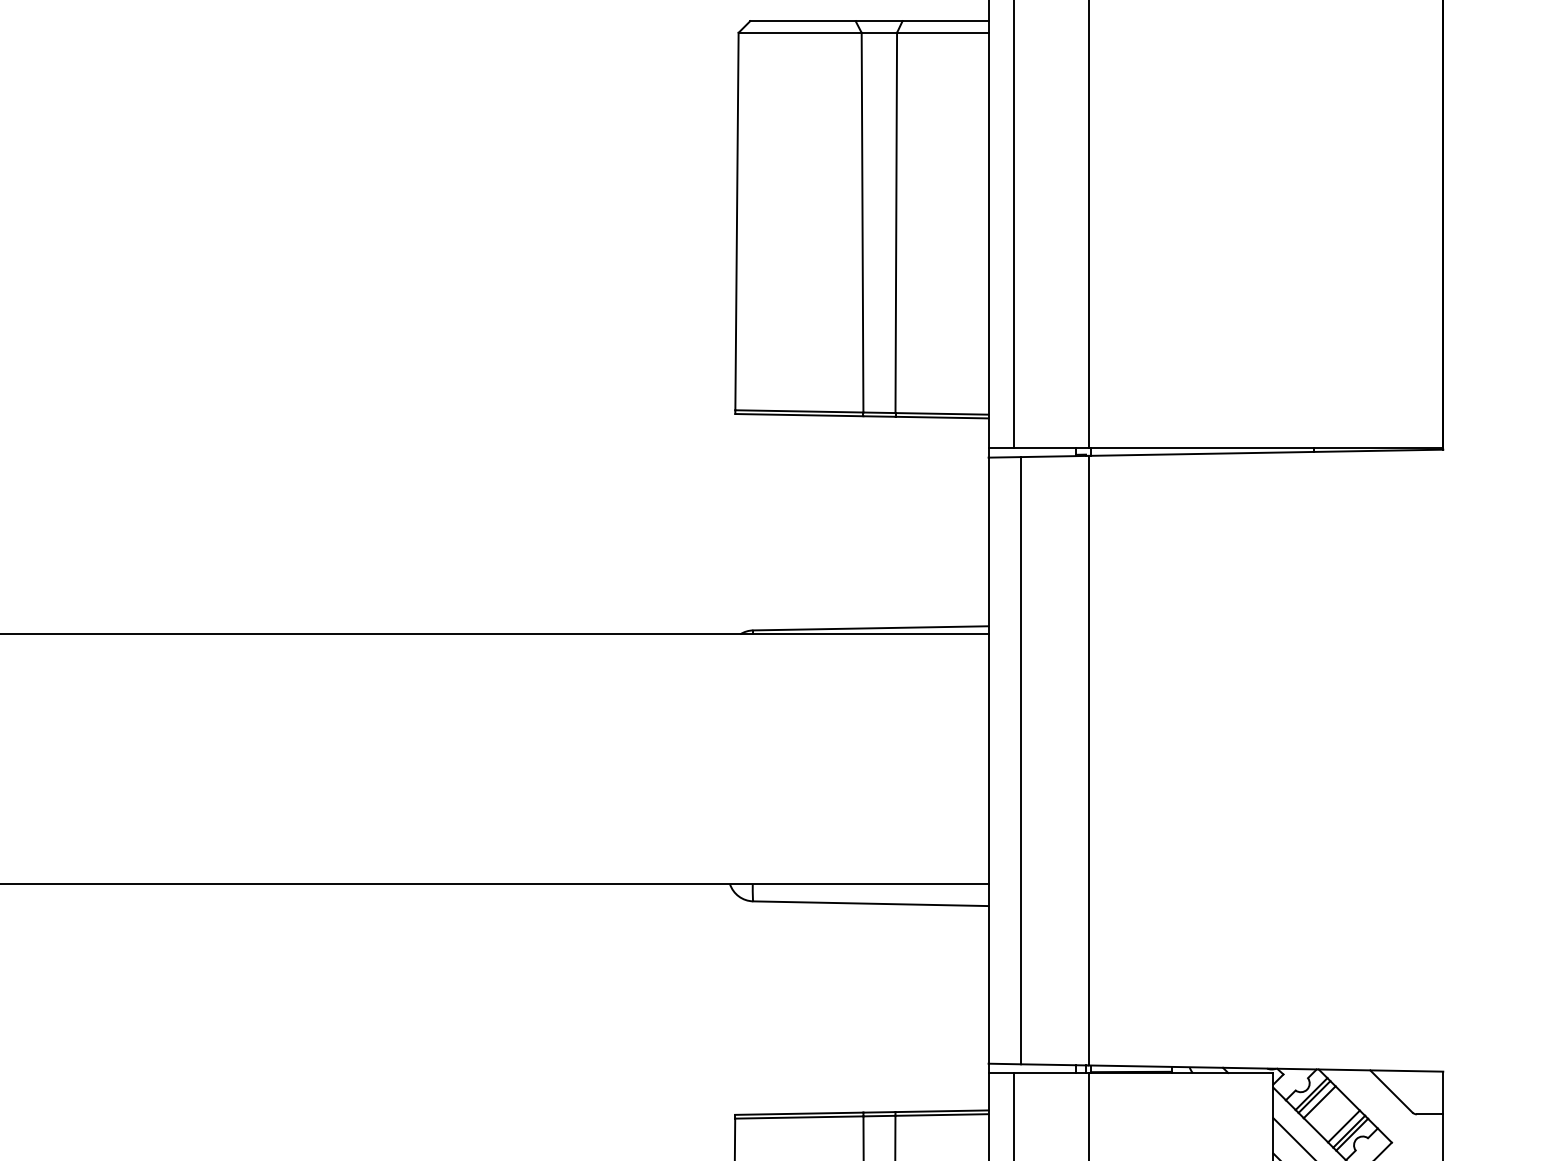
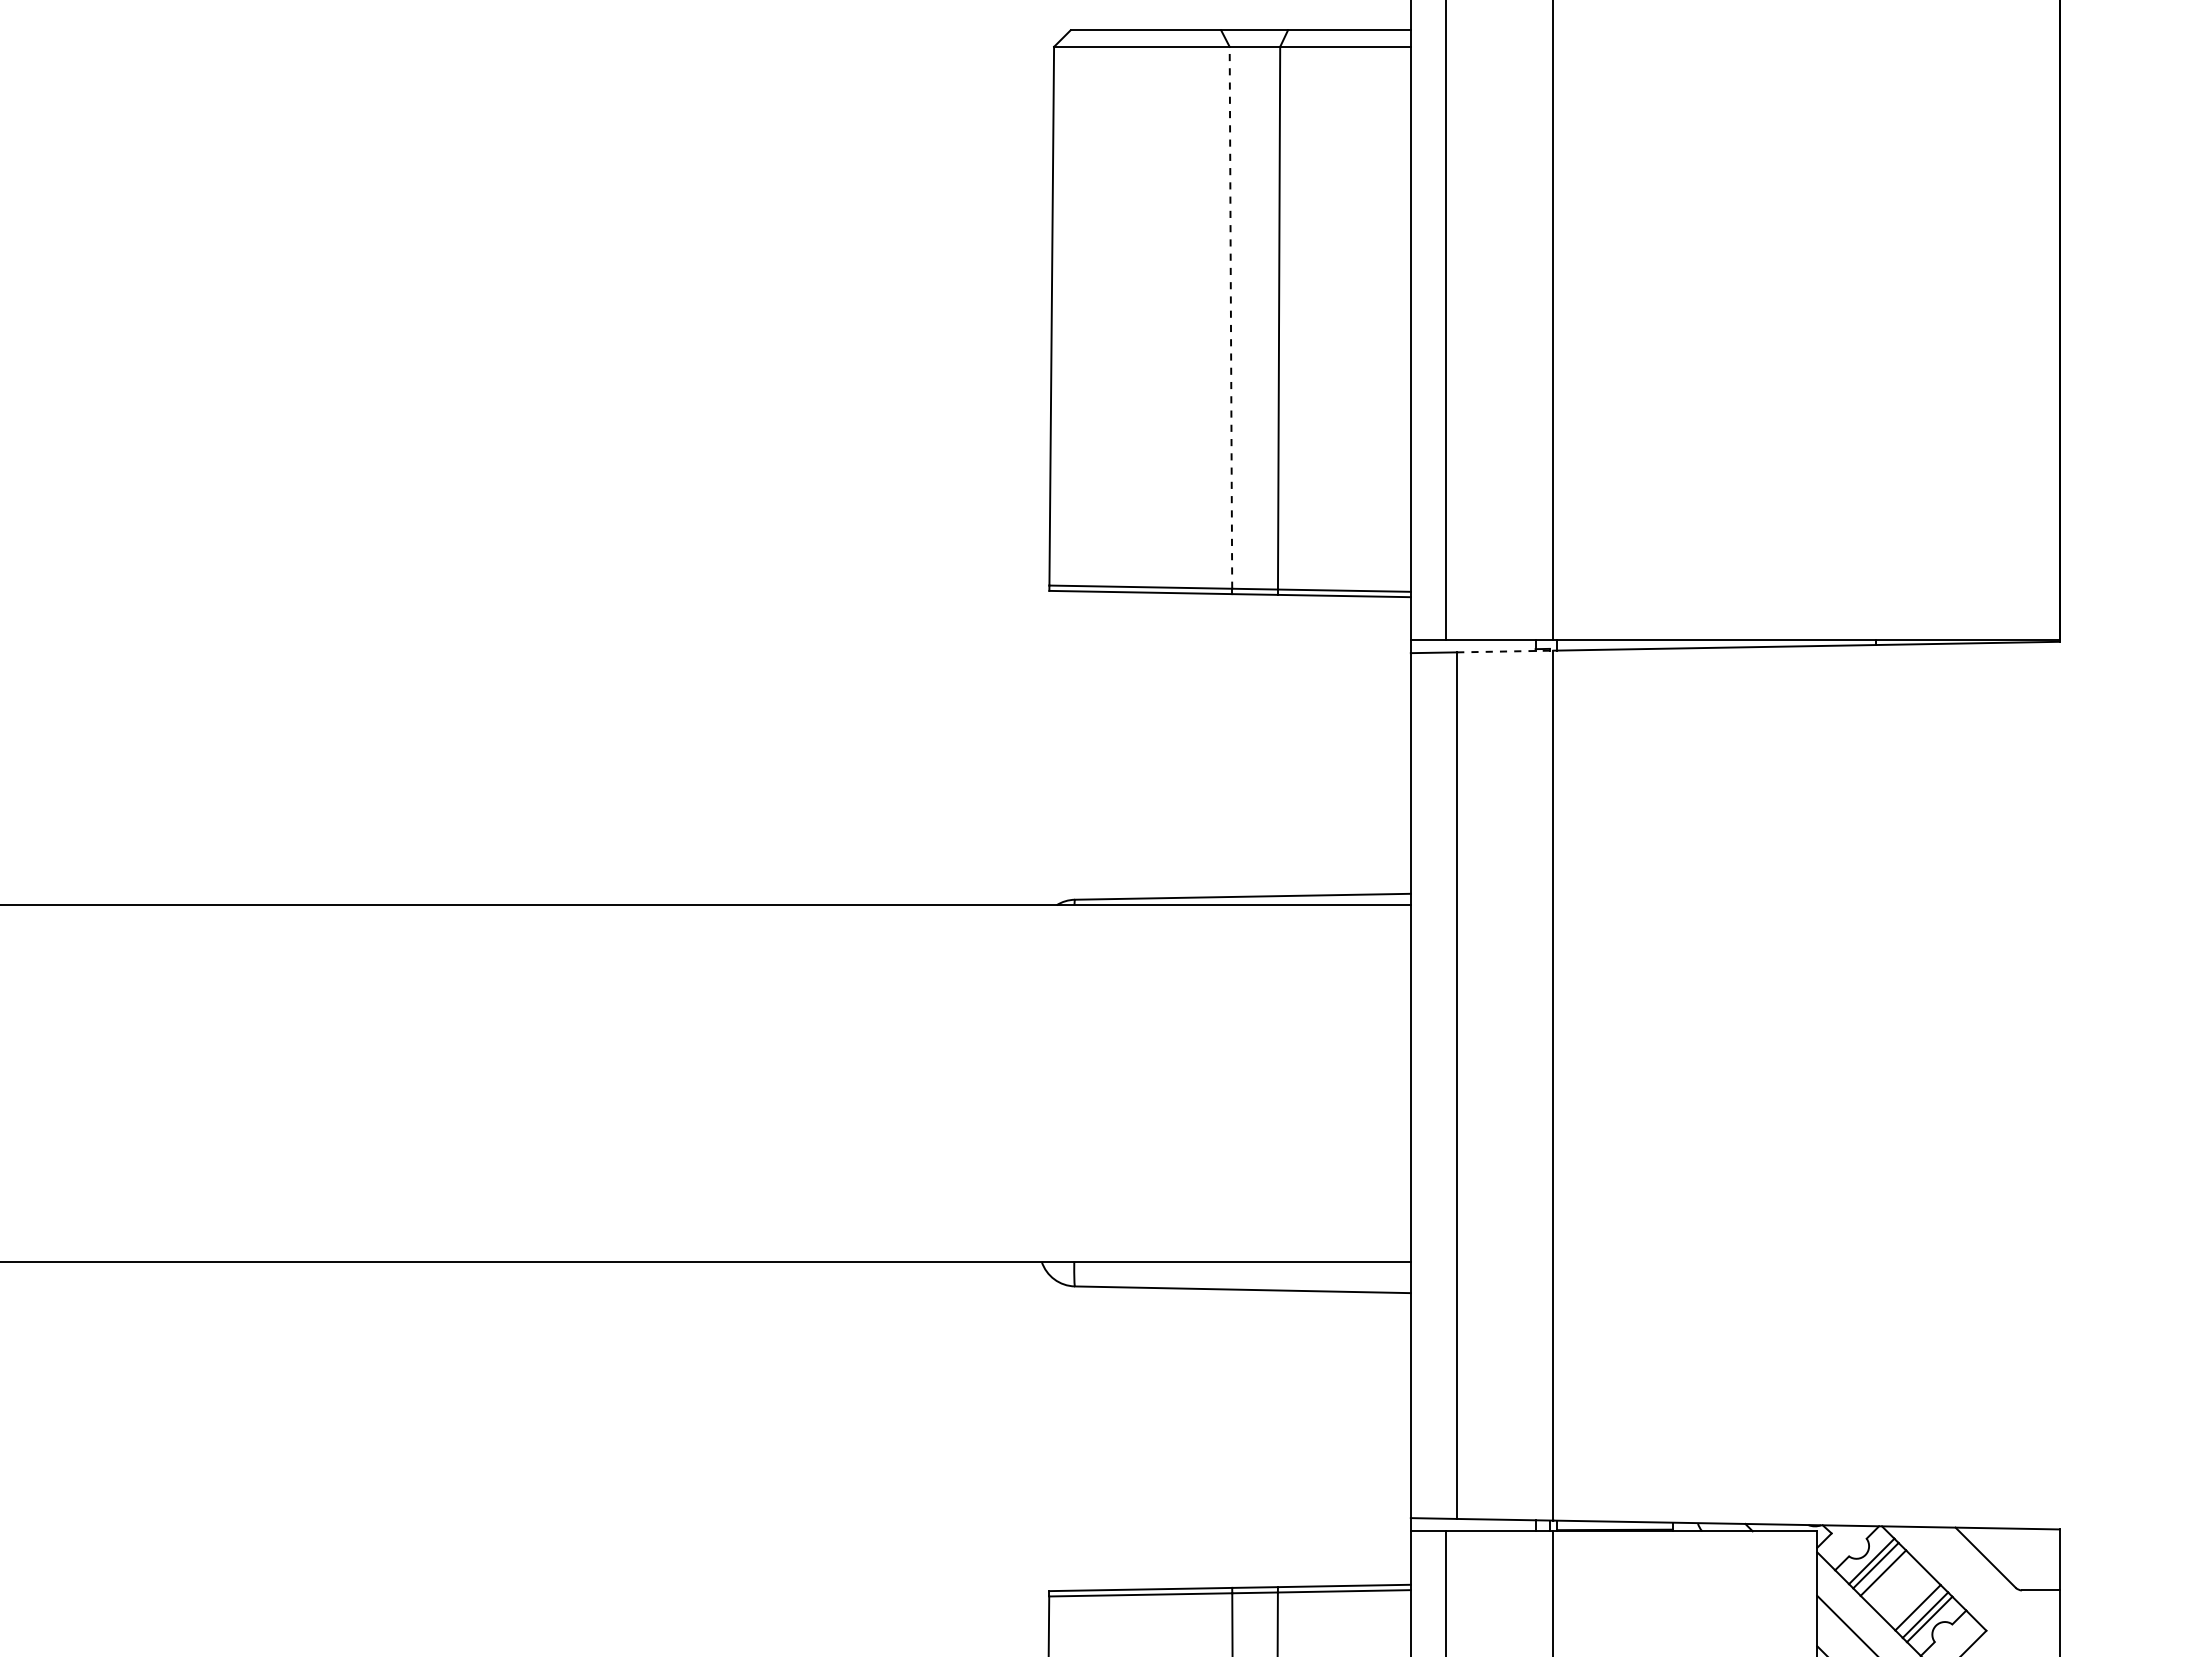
line: (862, 222) -> (1230, 317), solid -> dashed
line: (1054, 456) -> (1505, 651), solid -> dashed

